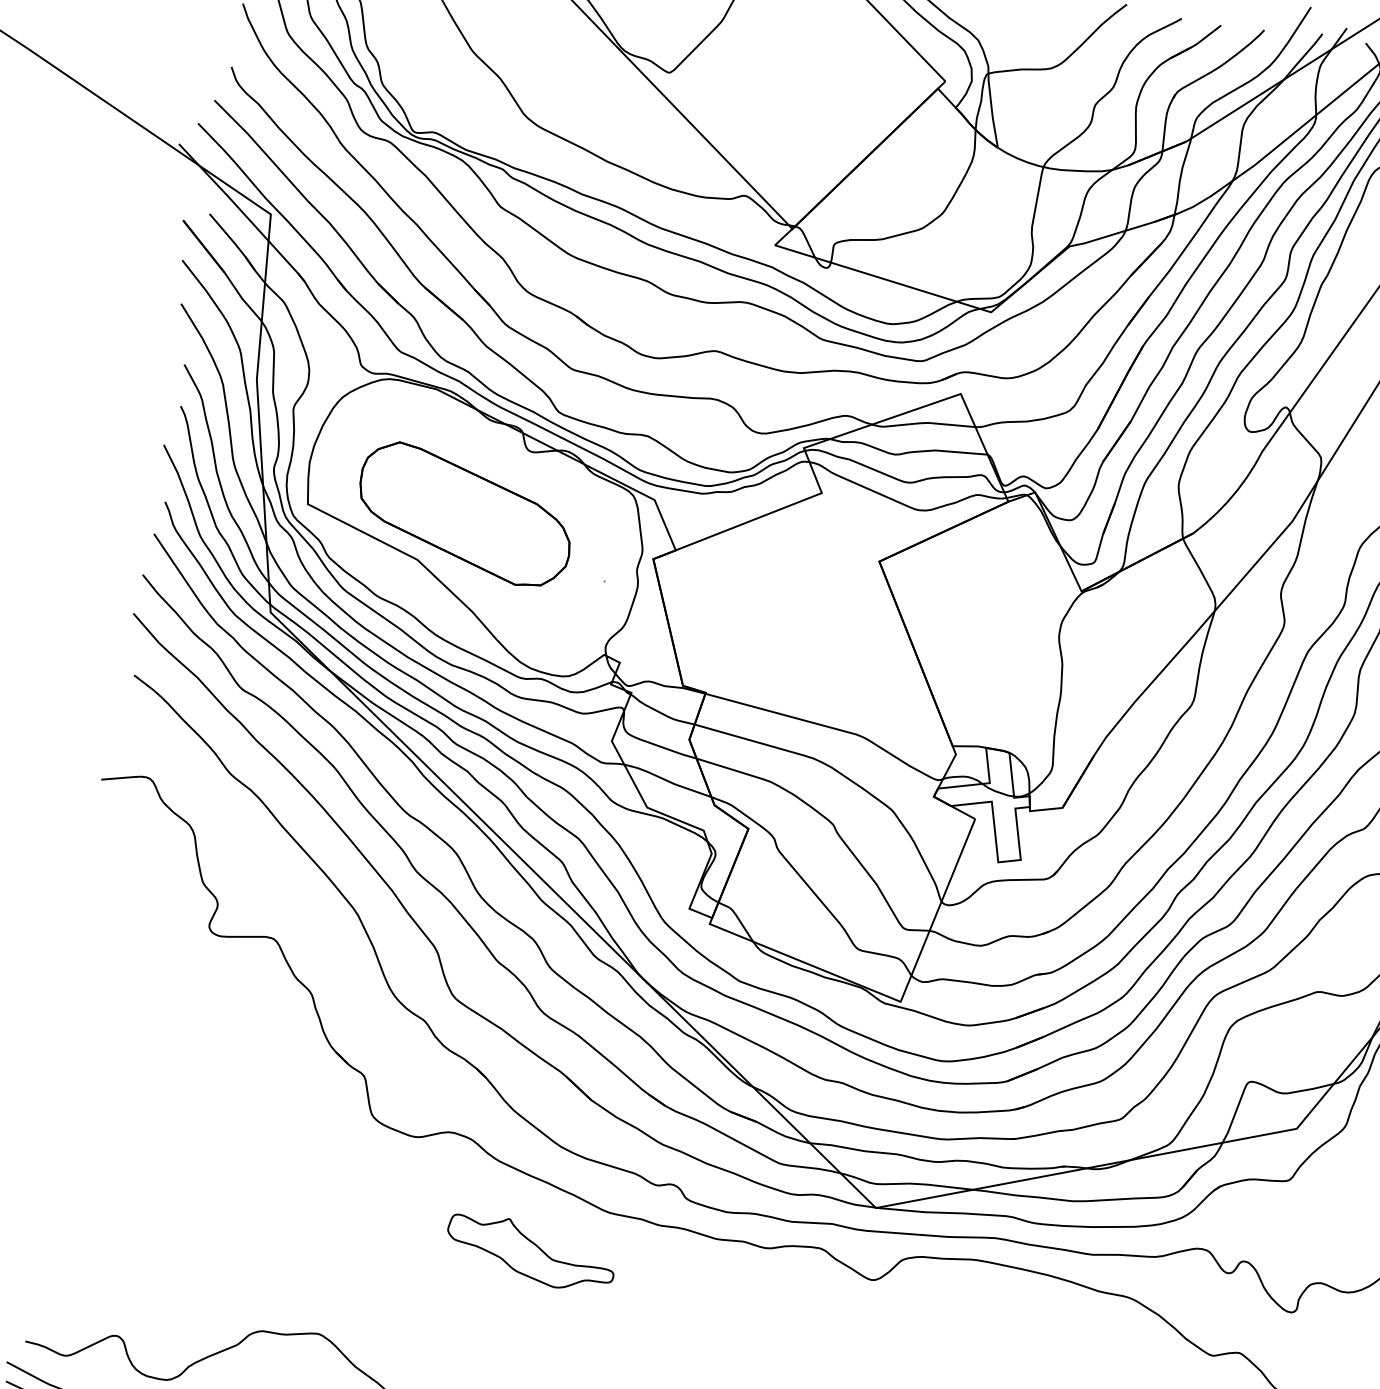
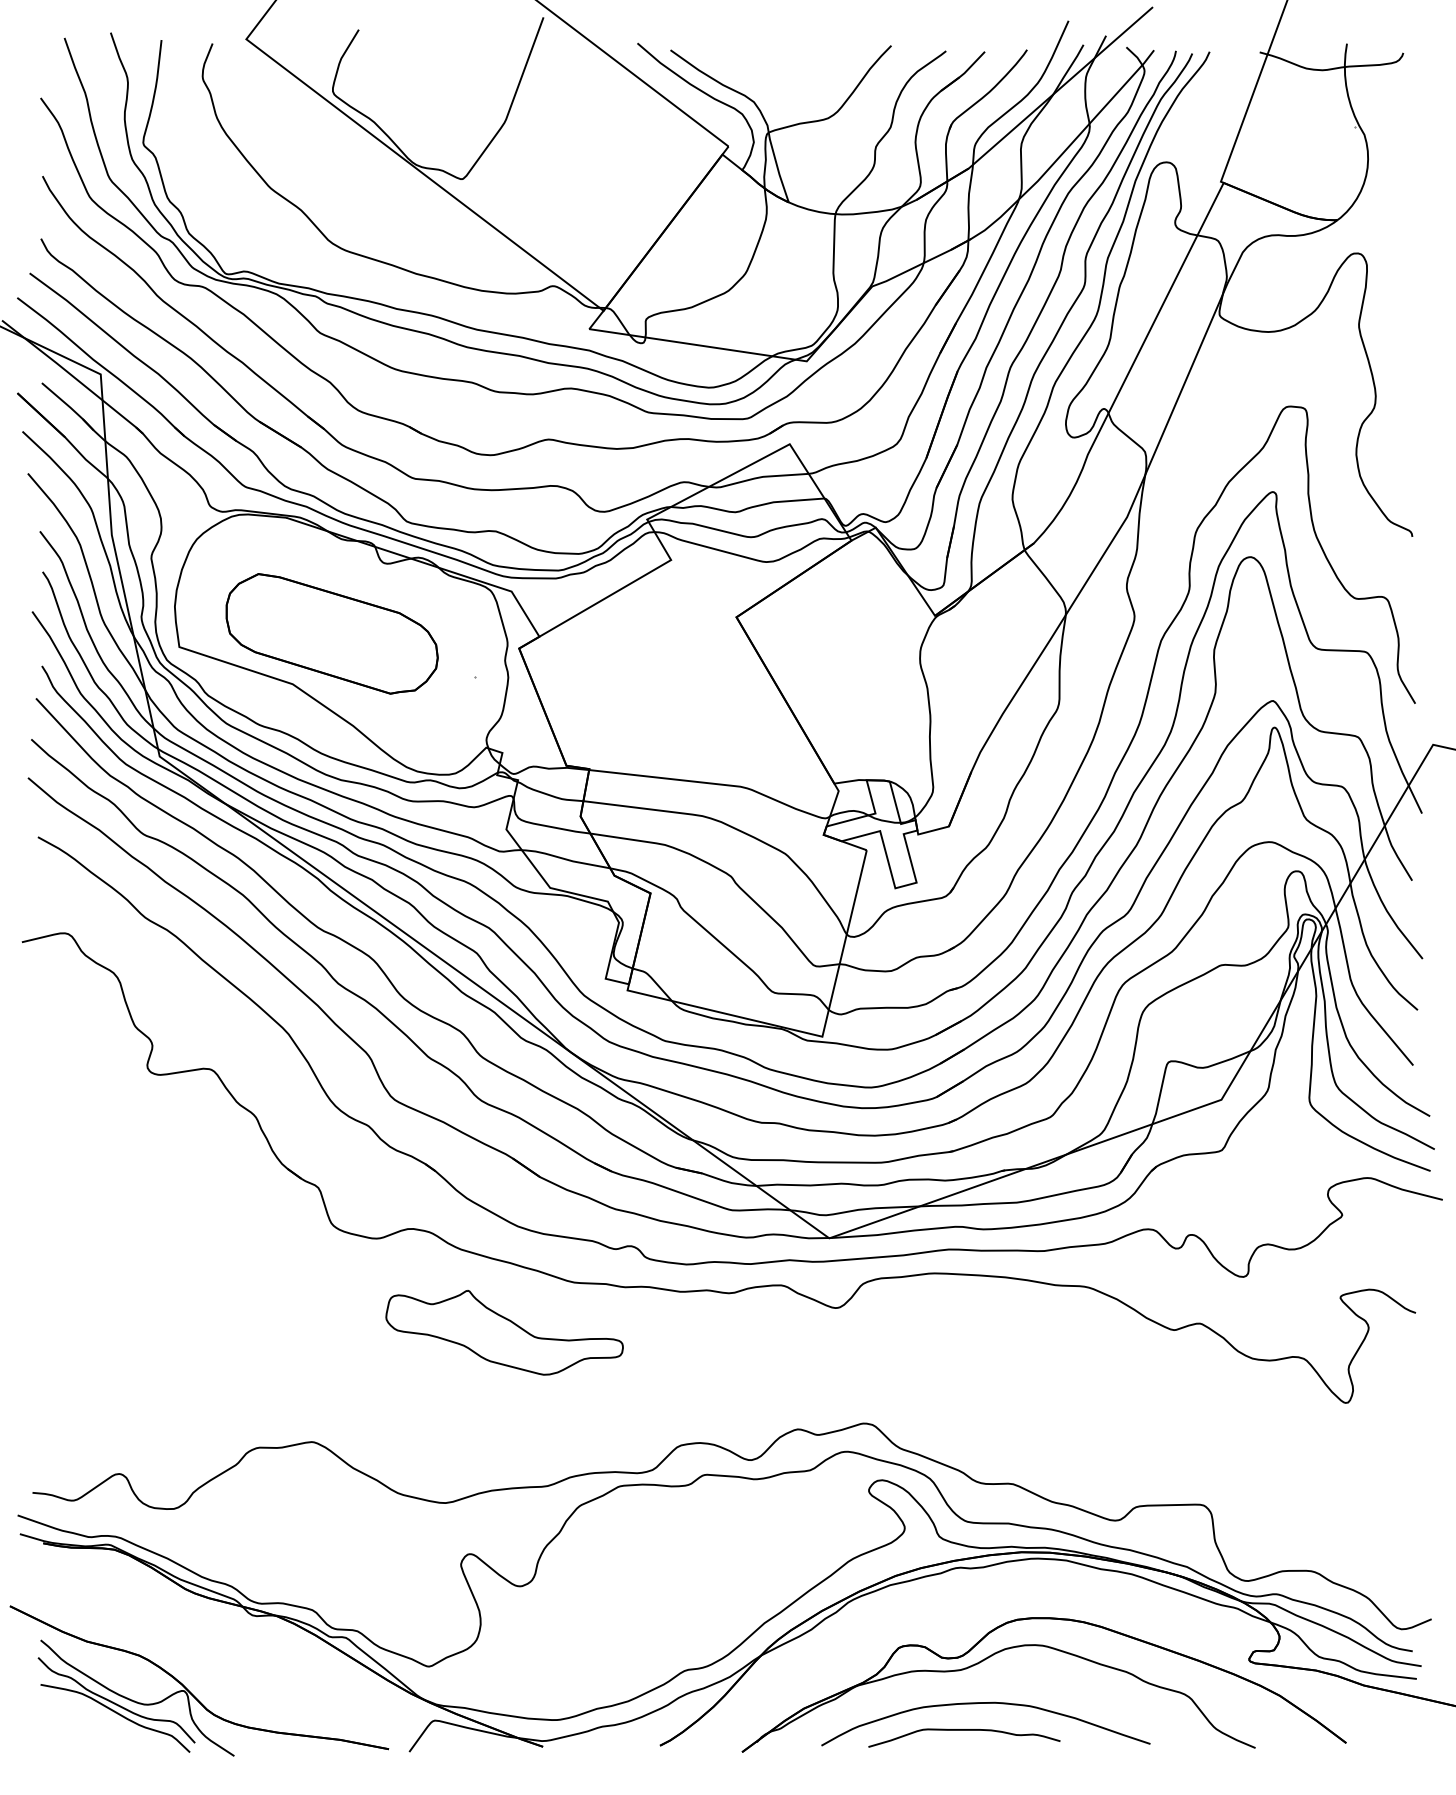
part: (530, 1252) -> (504, 1332), size x1.43

